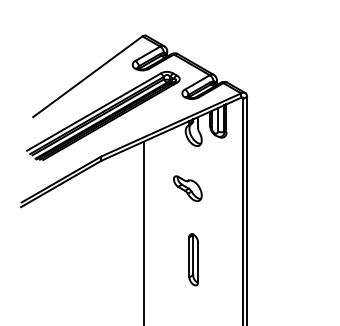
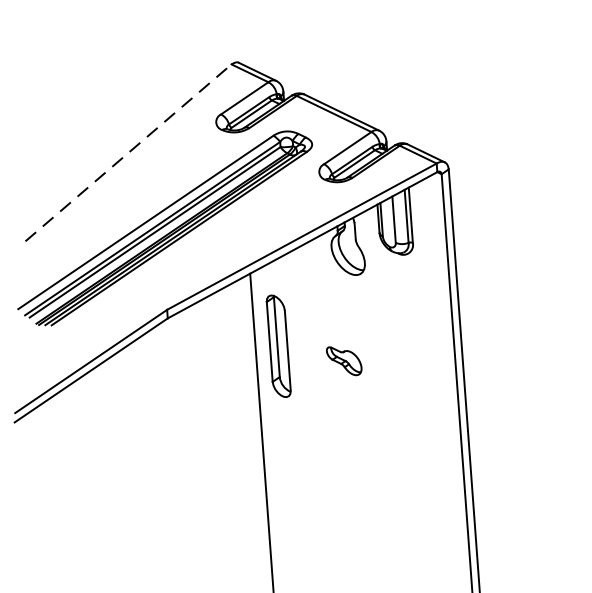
line: (87, 76) -> (127, 152), solid -> dashed
part: (187, 188) -> (343, 360), size x0.6
part: (193, 259) -> (278, 345), moved

